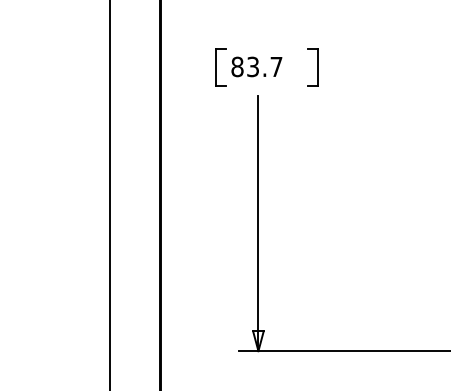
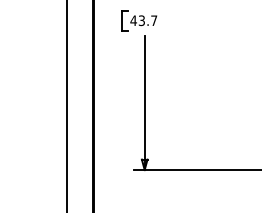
text: (237, 66) -> (133, 20), 83.7 -> 43.7
part: (313, 66) -> (173, 20), removed

